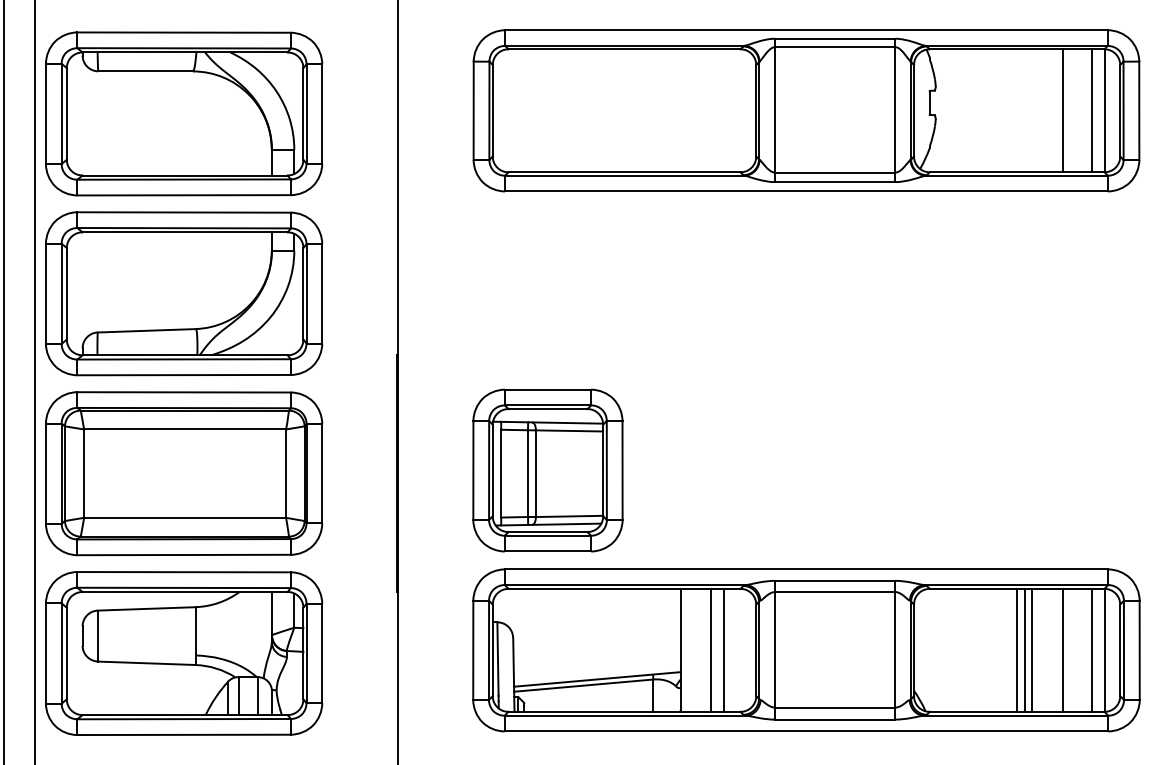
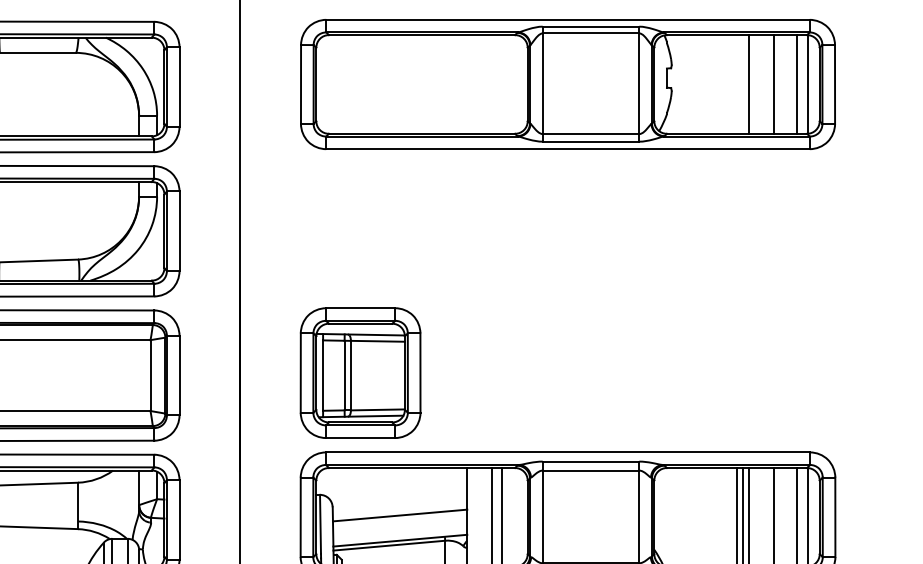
line: (1032, 110) -> (749, 84), added
line: (596, 647) -> (399, 515), added

